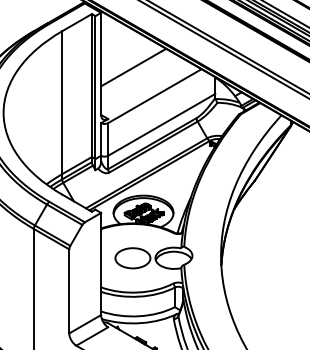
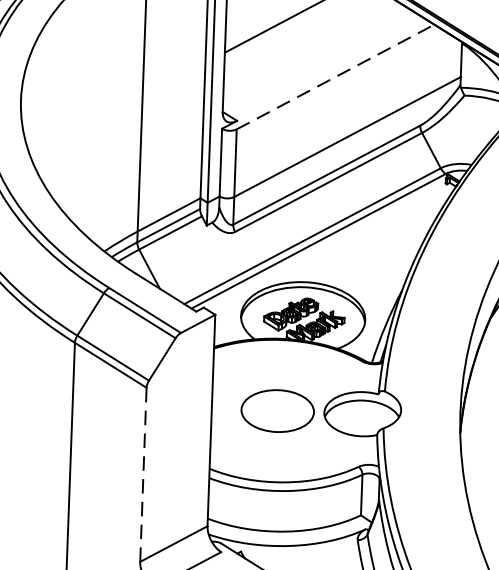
line: (154, 96) -> (334, 77), solid -> dashed
line: (69, 290) -> (143, 472), solid -> dashed

